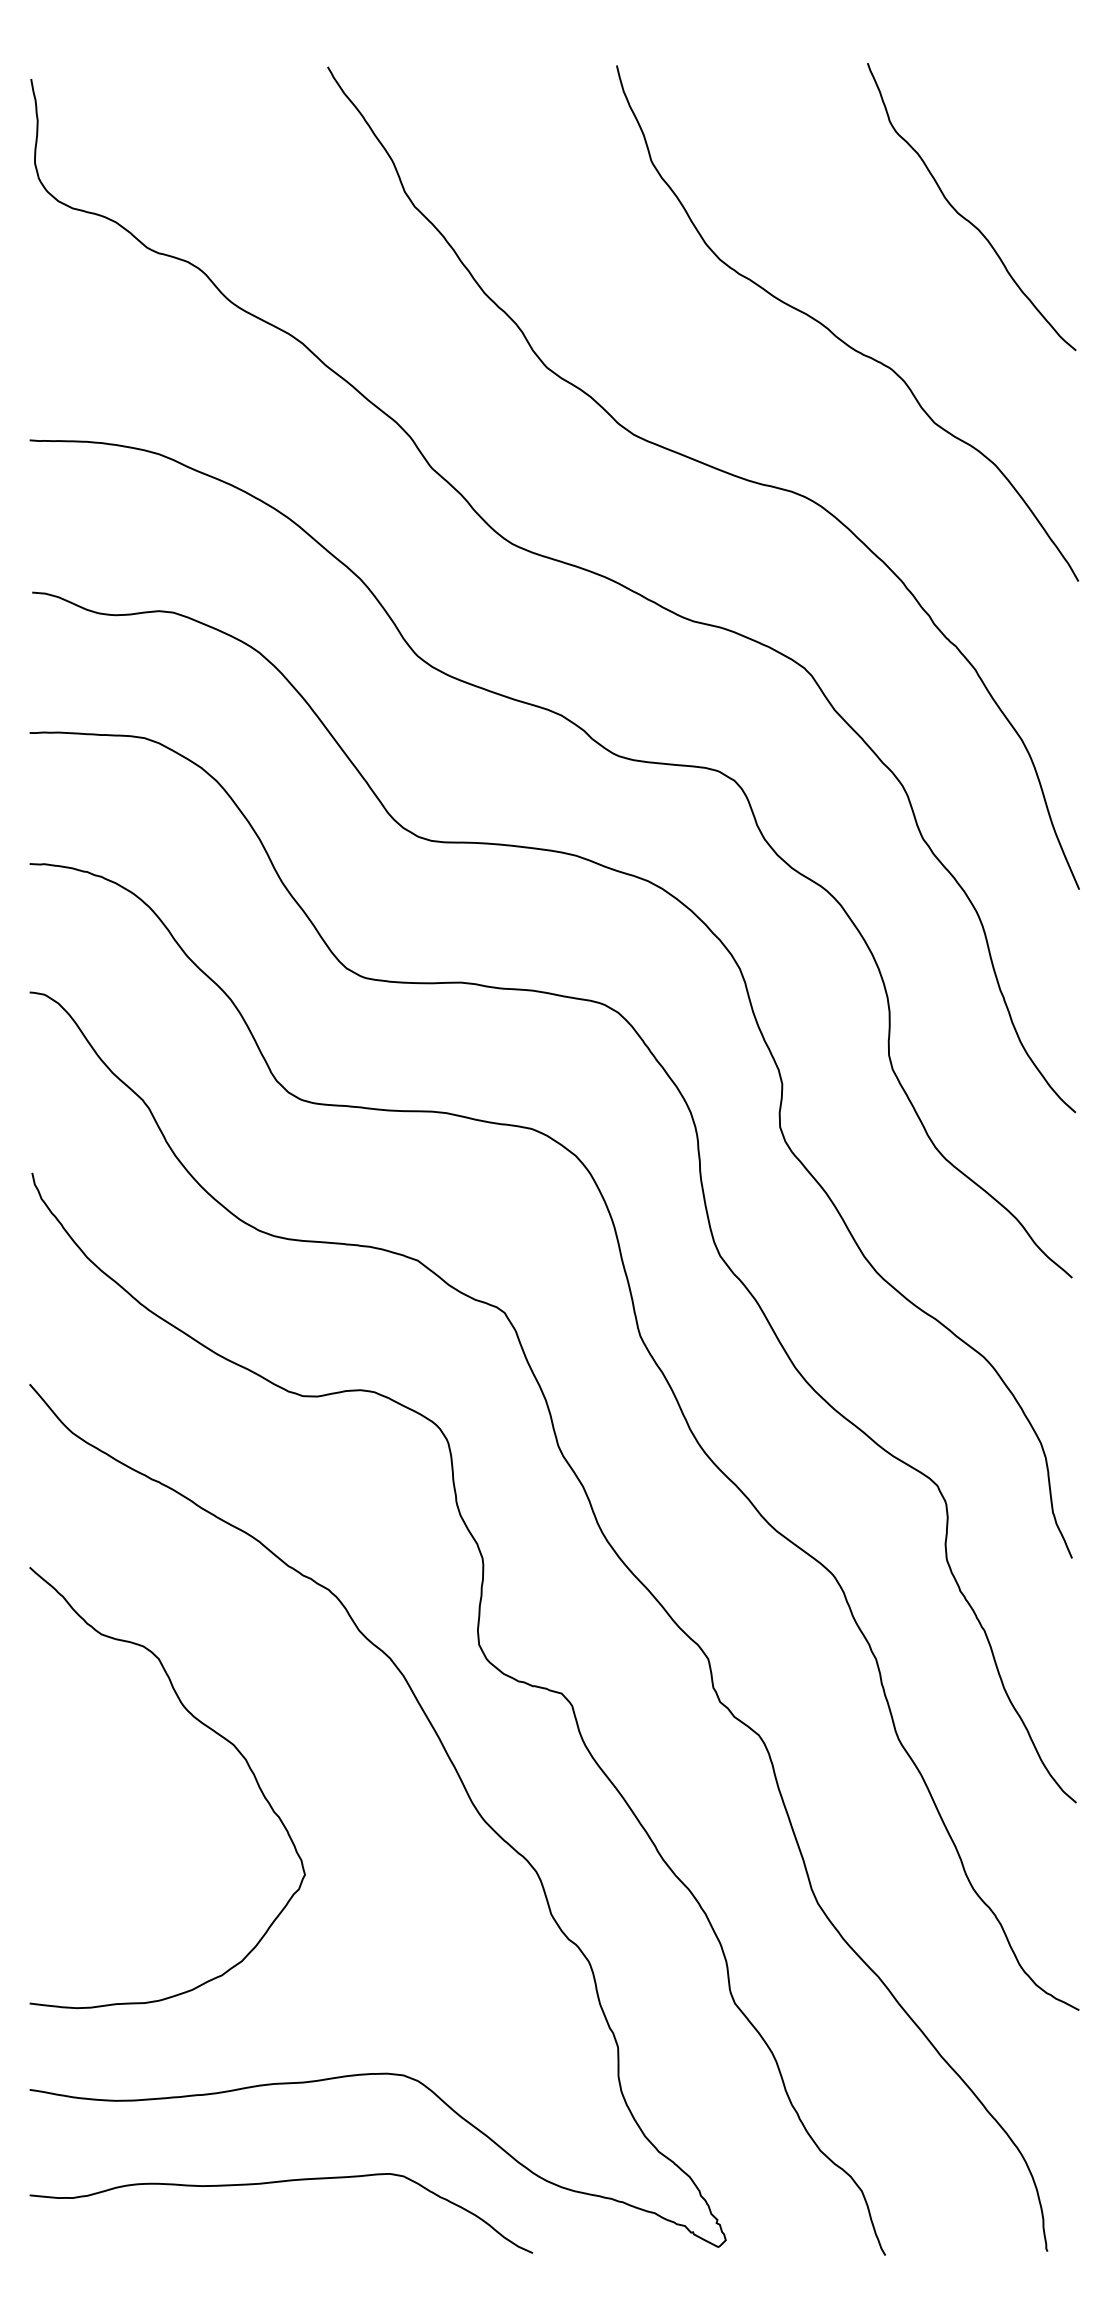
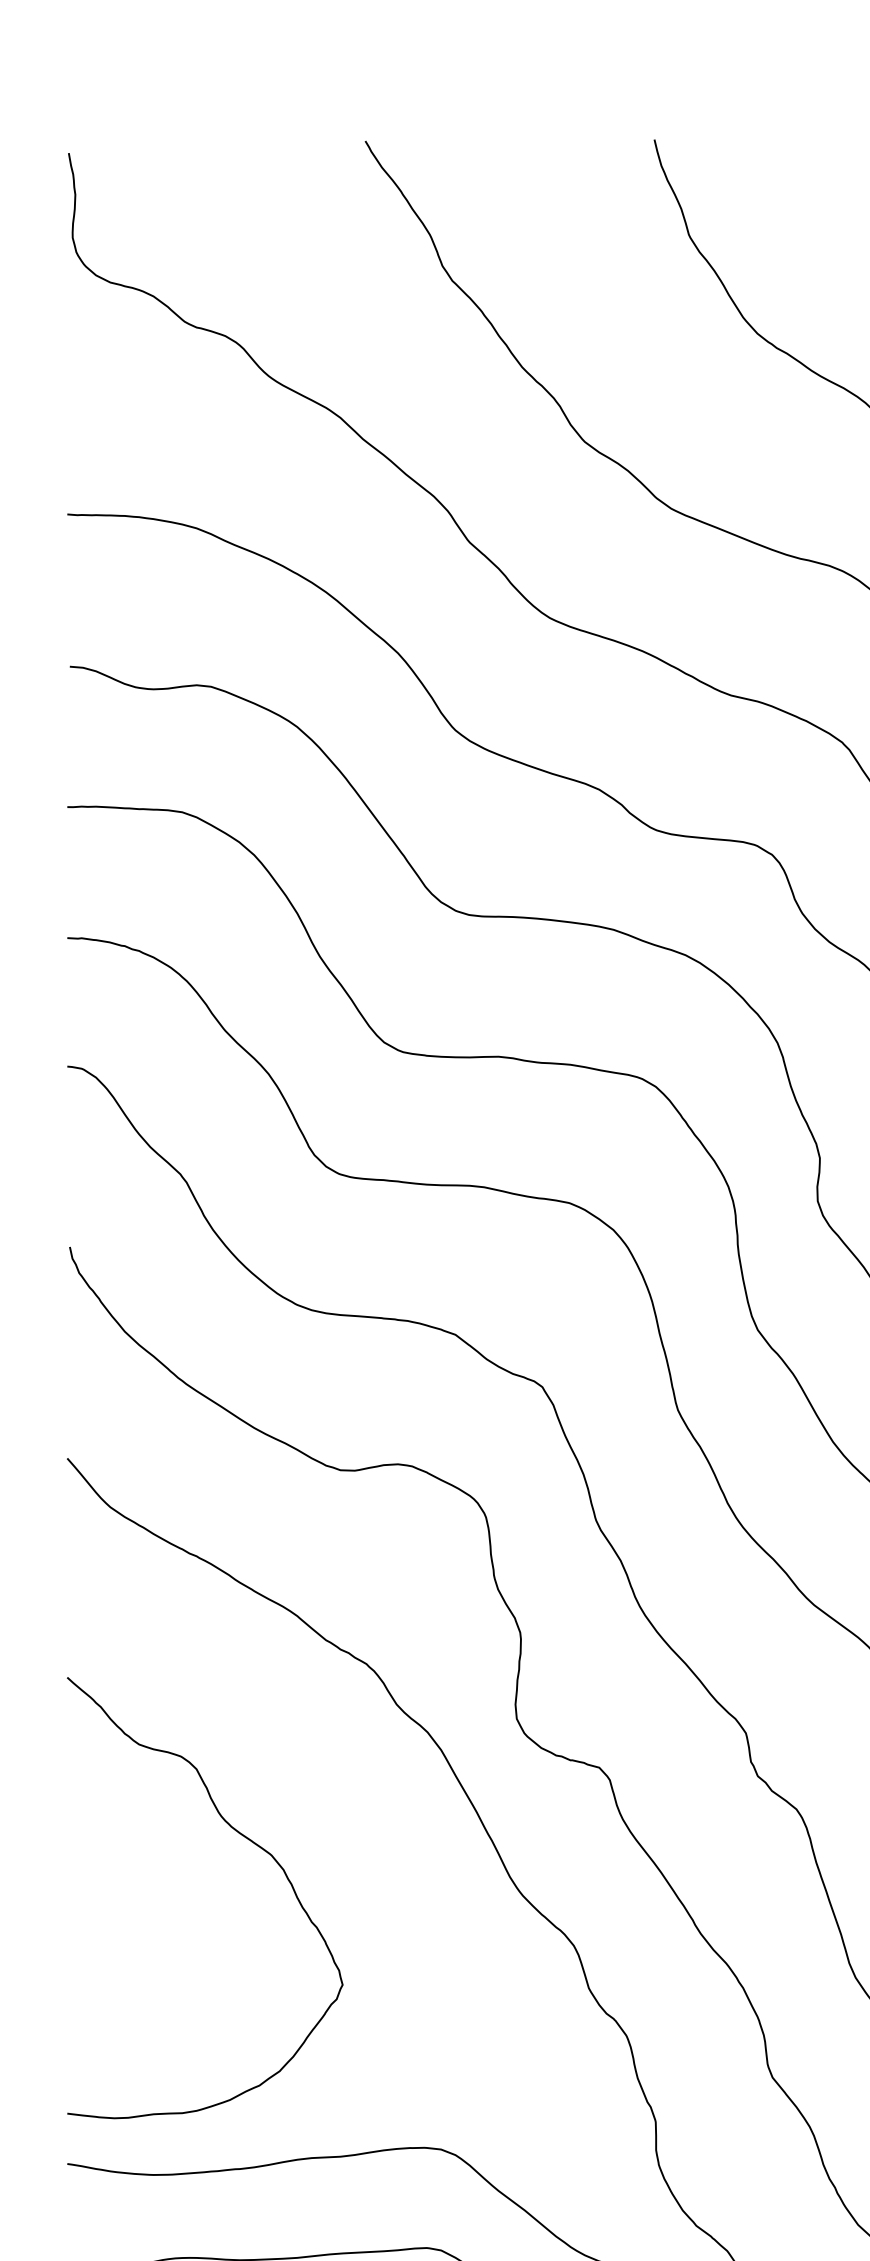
curve: (209, 1729) -> (247, 1839), moved

